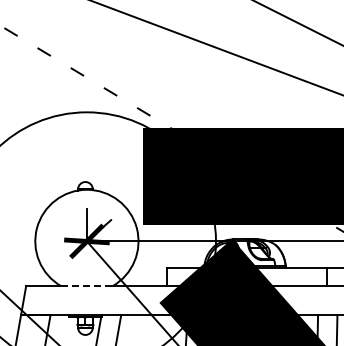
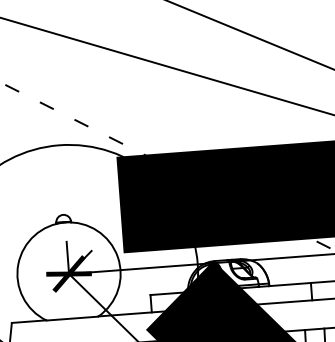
line: (86, 286) -> (72, 319), dashed -> solid

